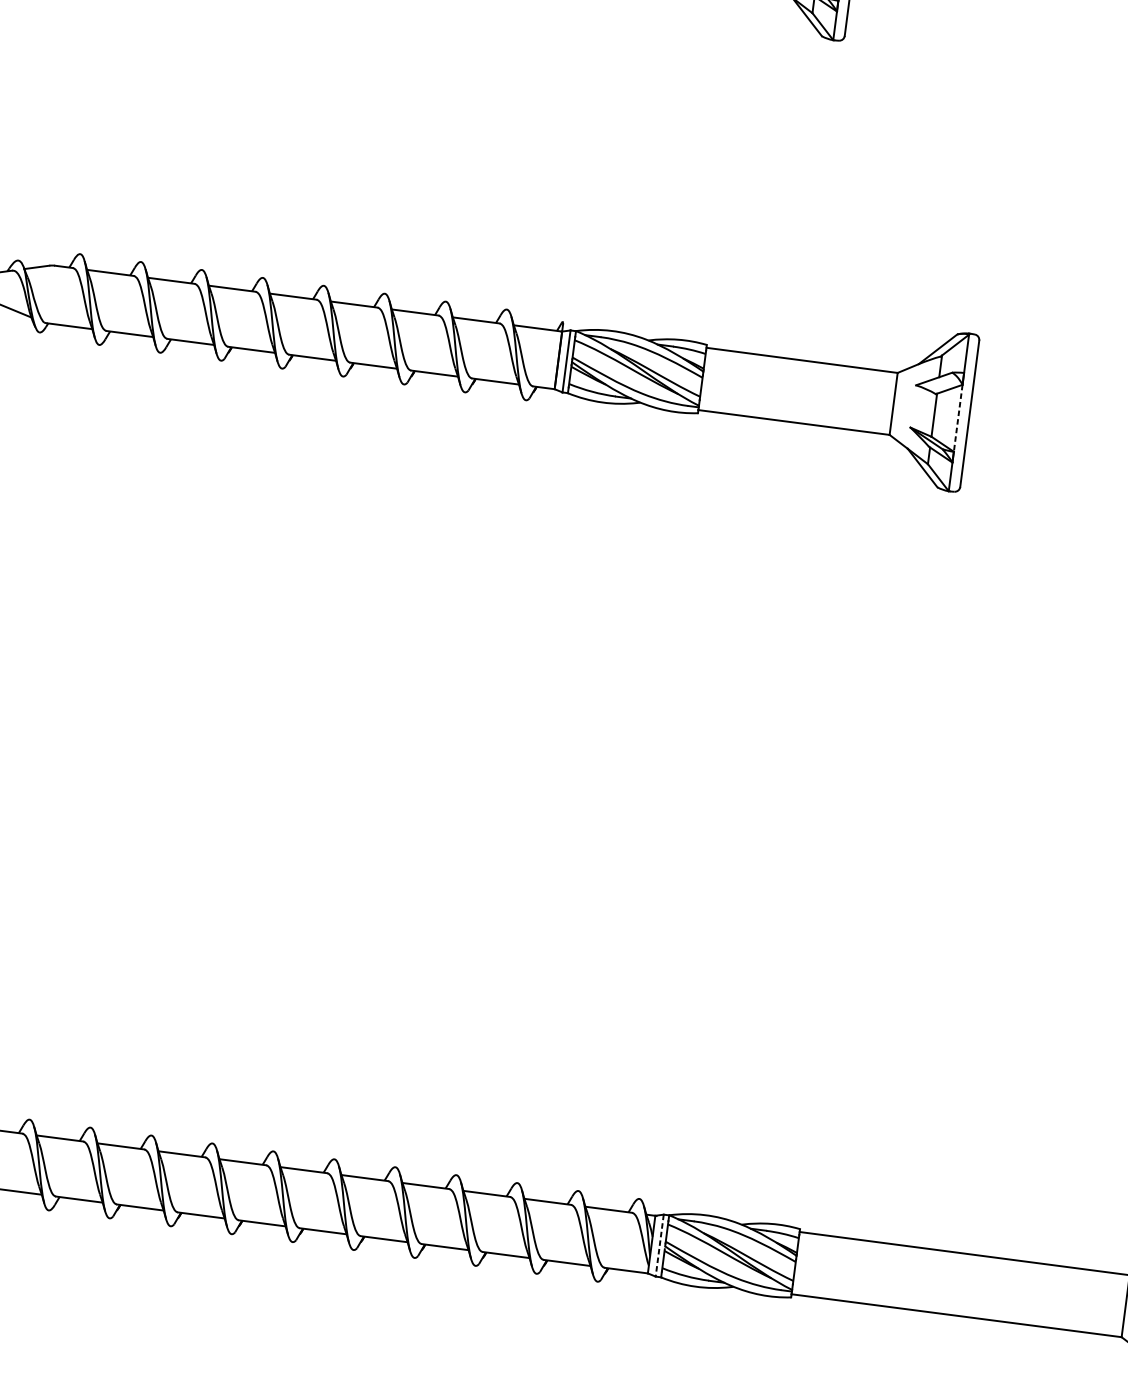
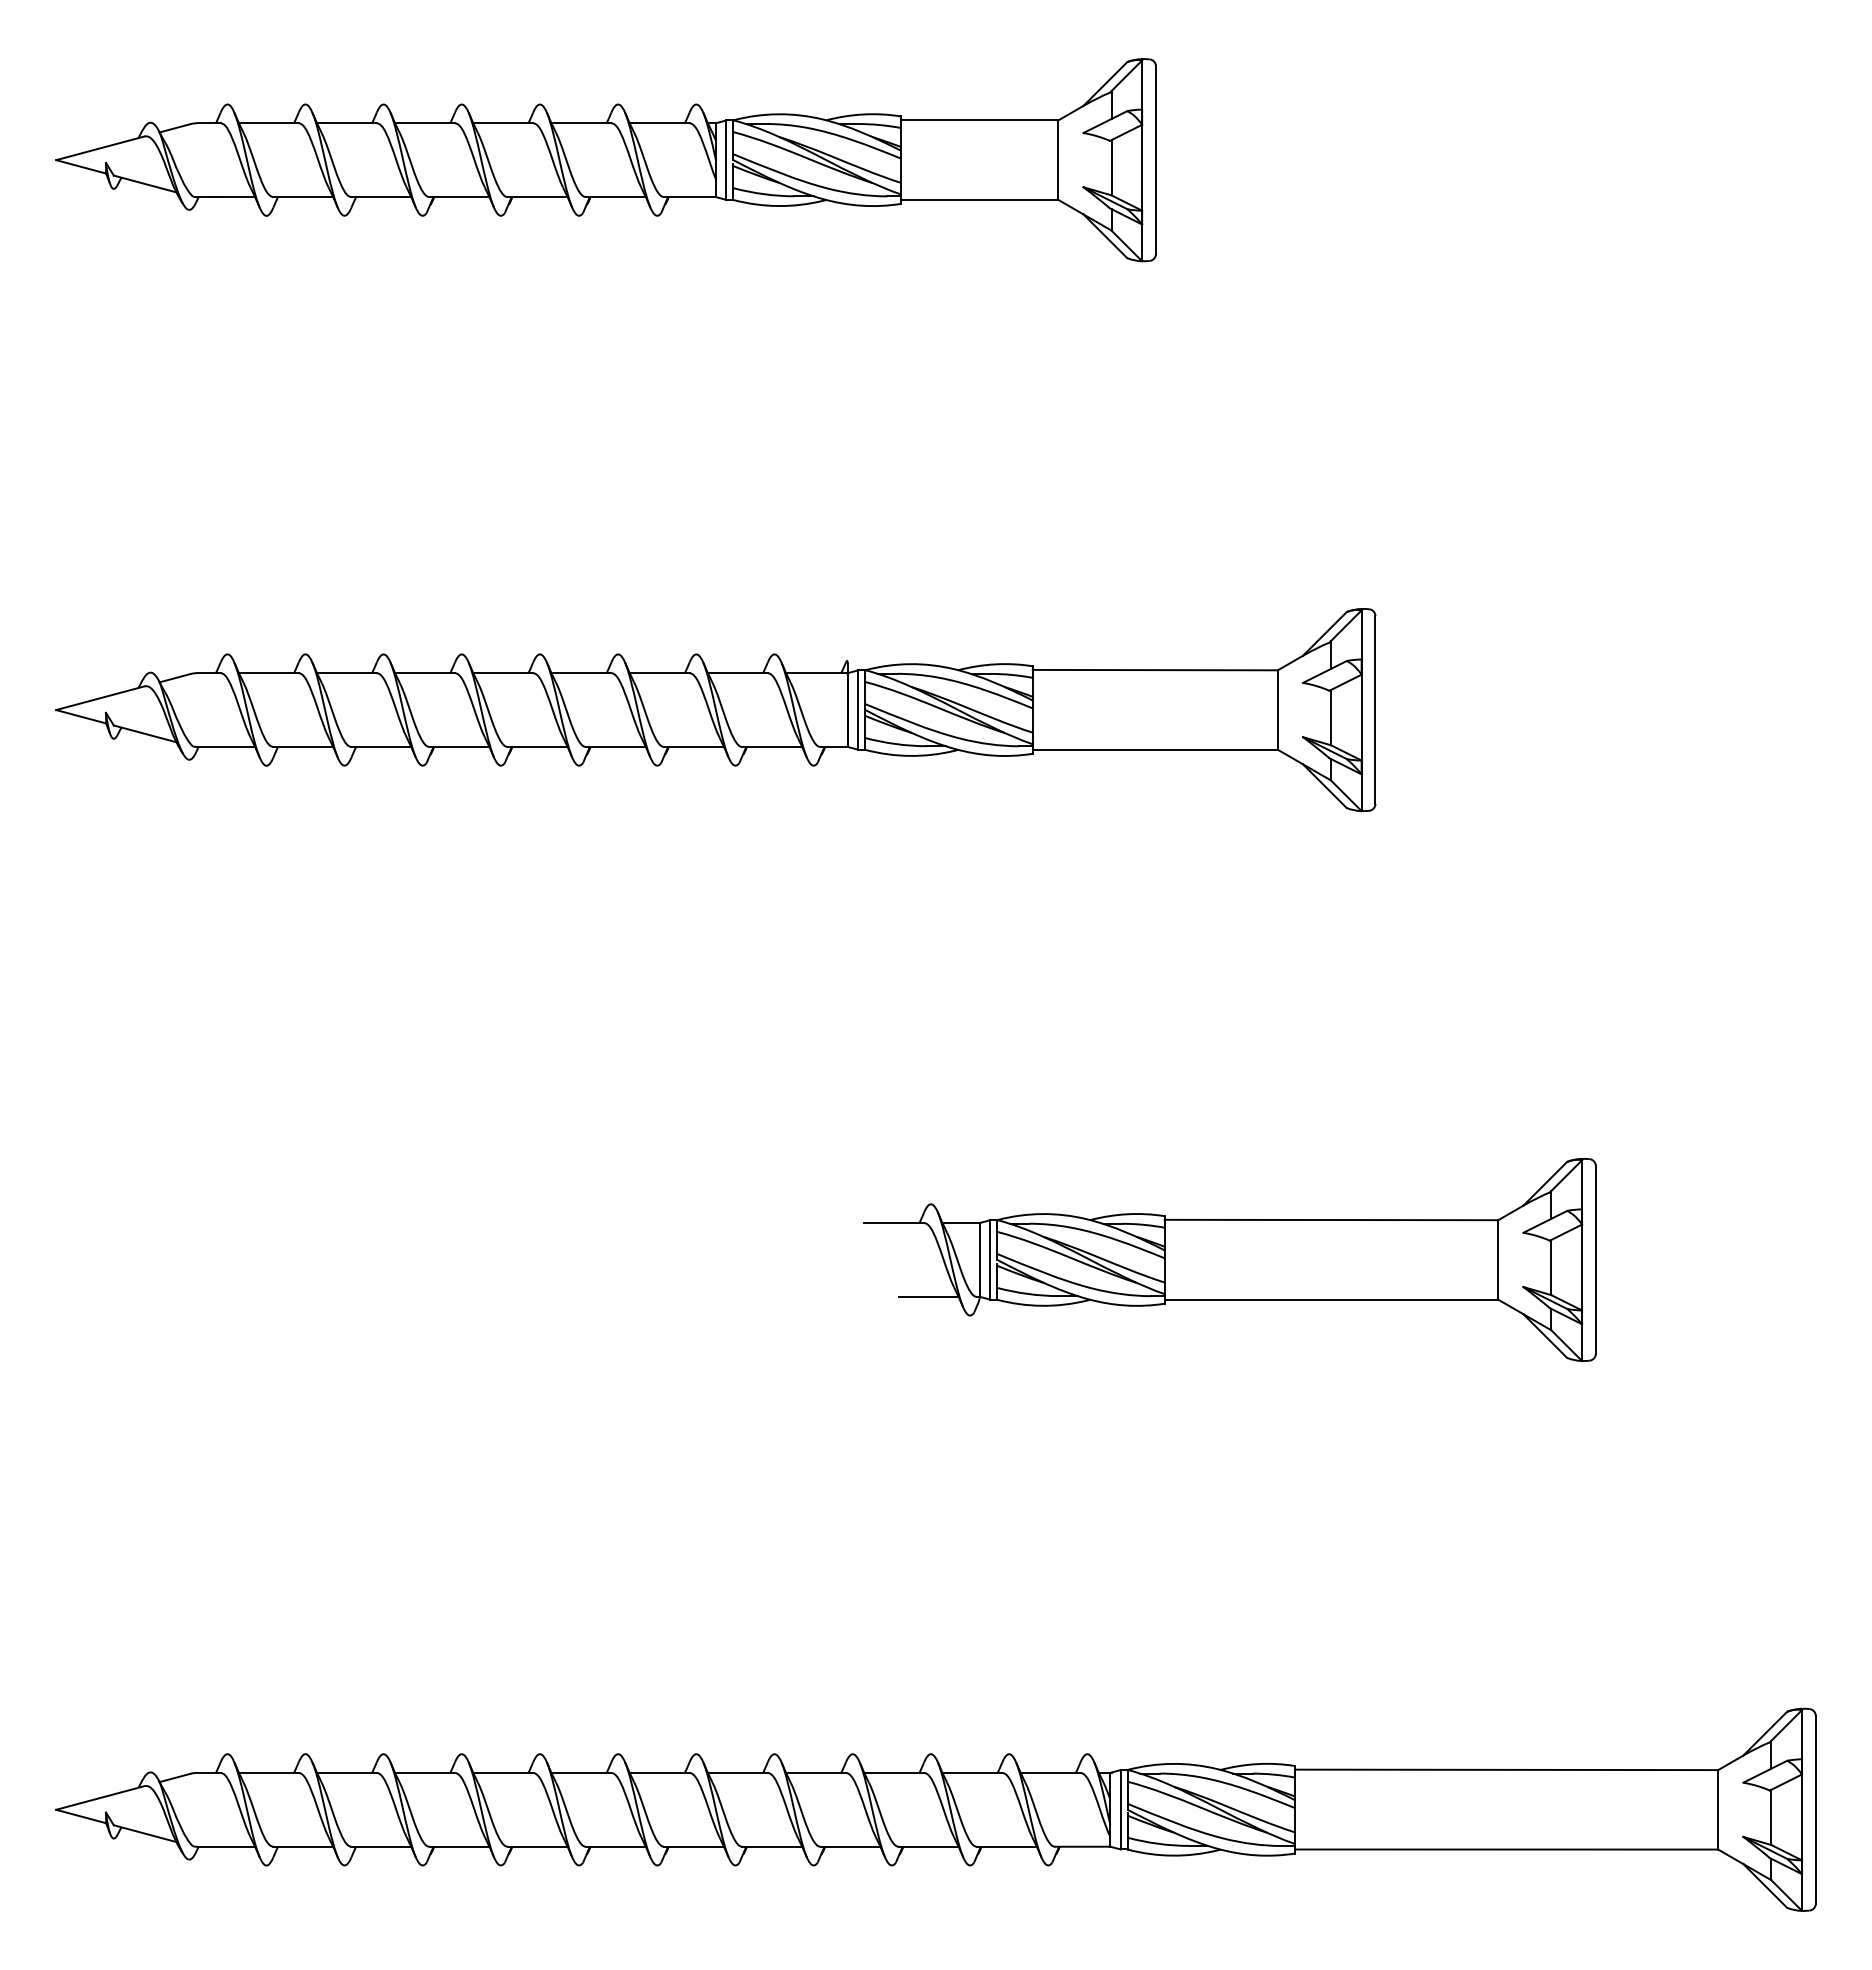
line: (958, 418) -> (1361, 717), dashed -> solid
part: (800, 827) -> (1229, 1259), added
line: (659, 1245) -> (1120, 1809), dashed -> solid

